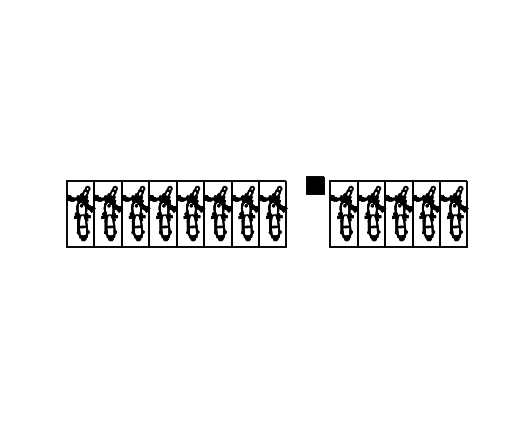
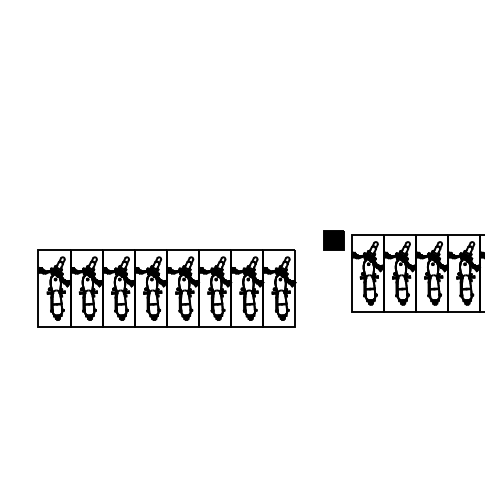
part: (176, 213) -> (166, 288), moved

